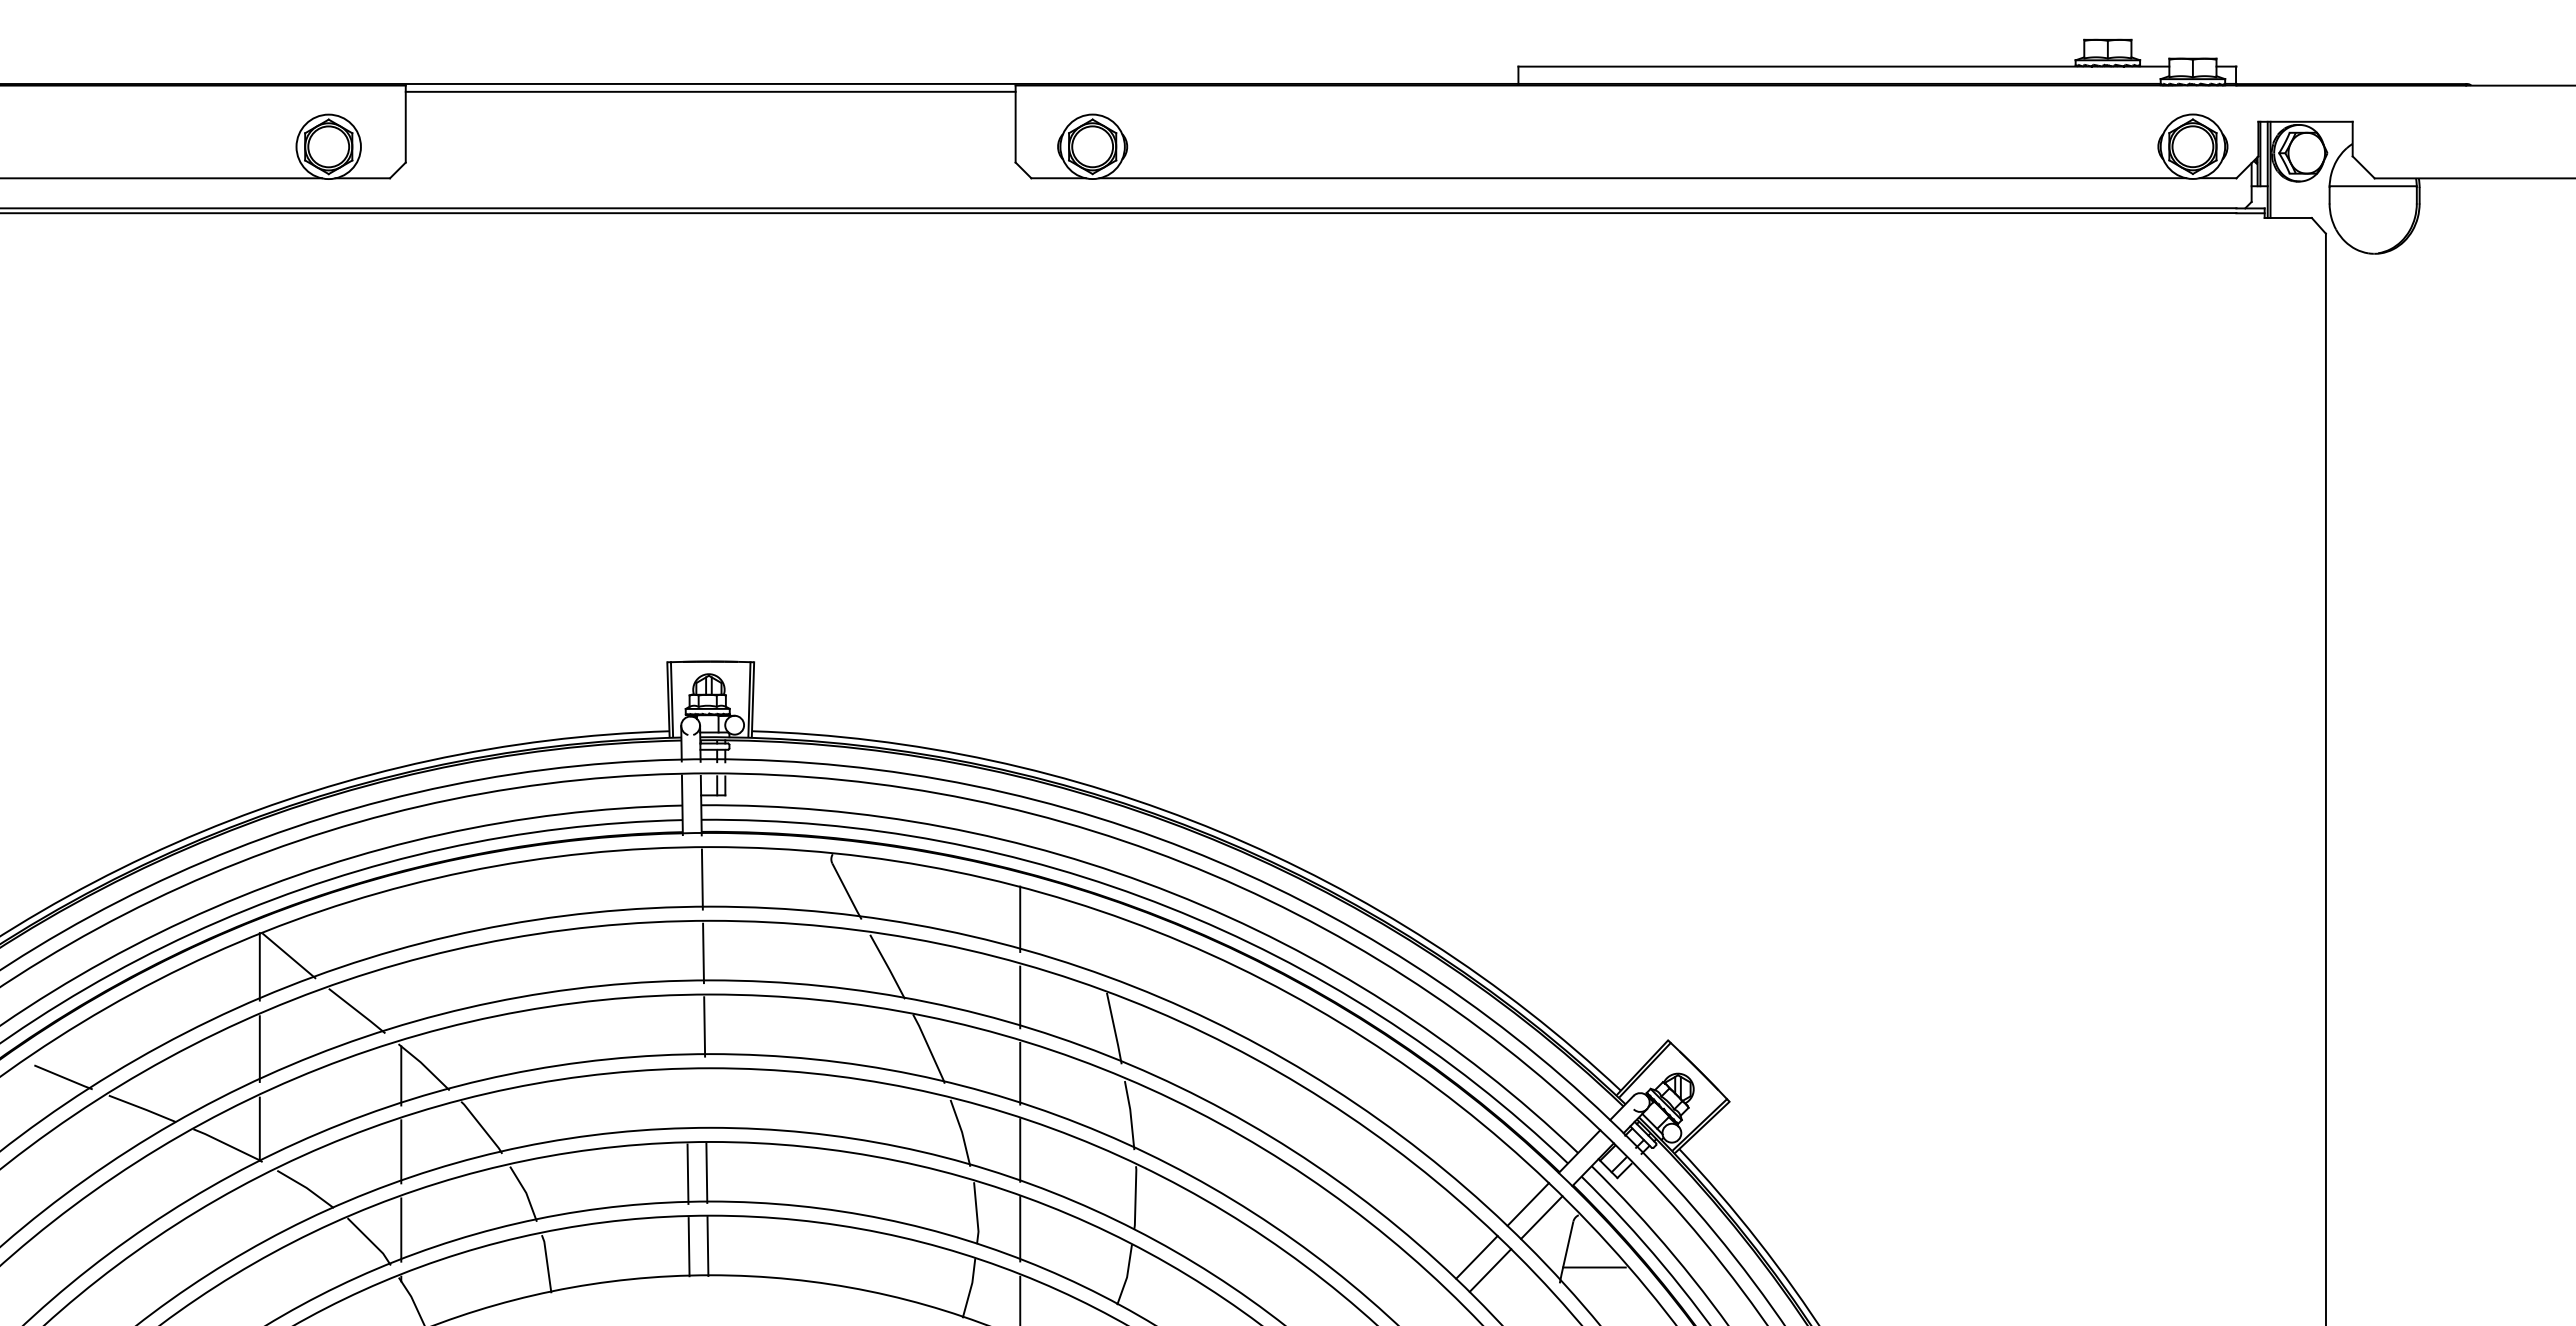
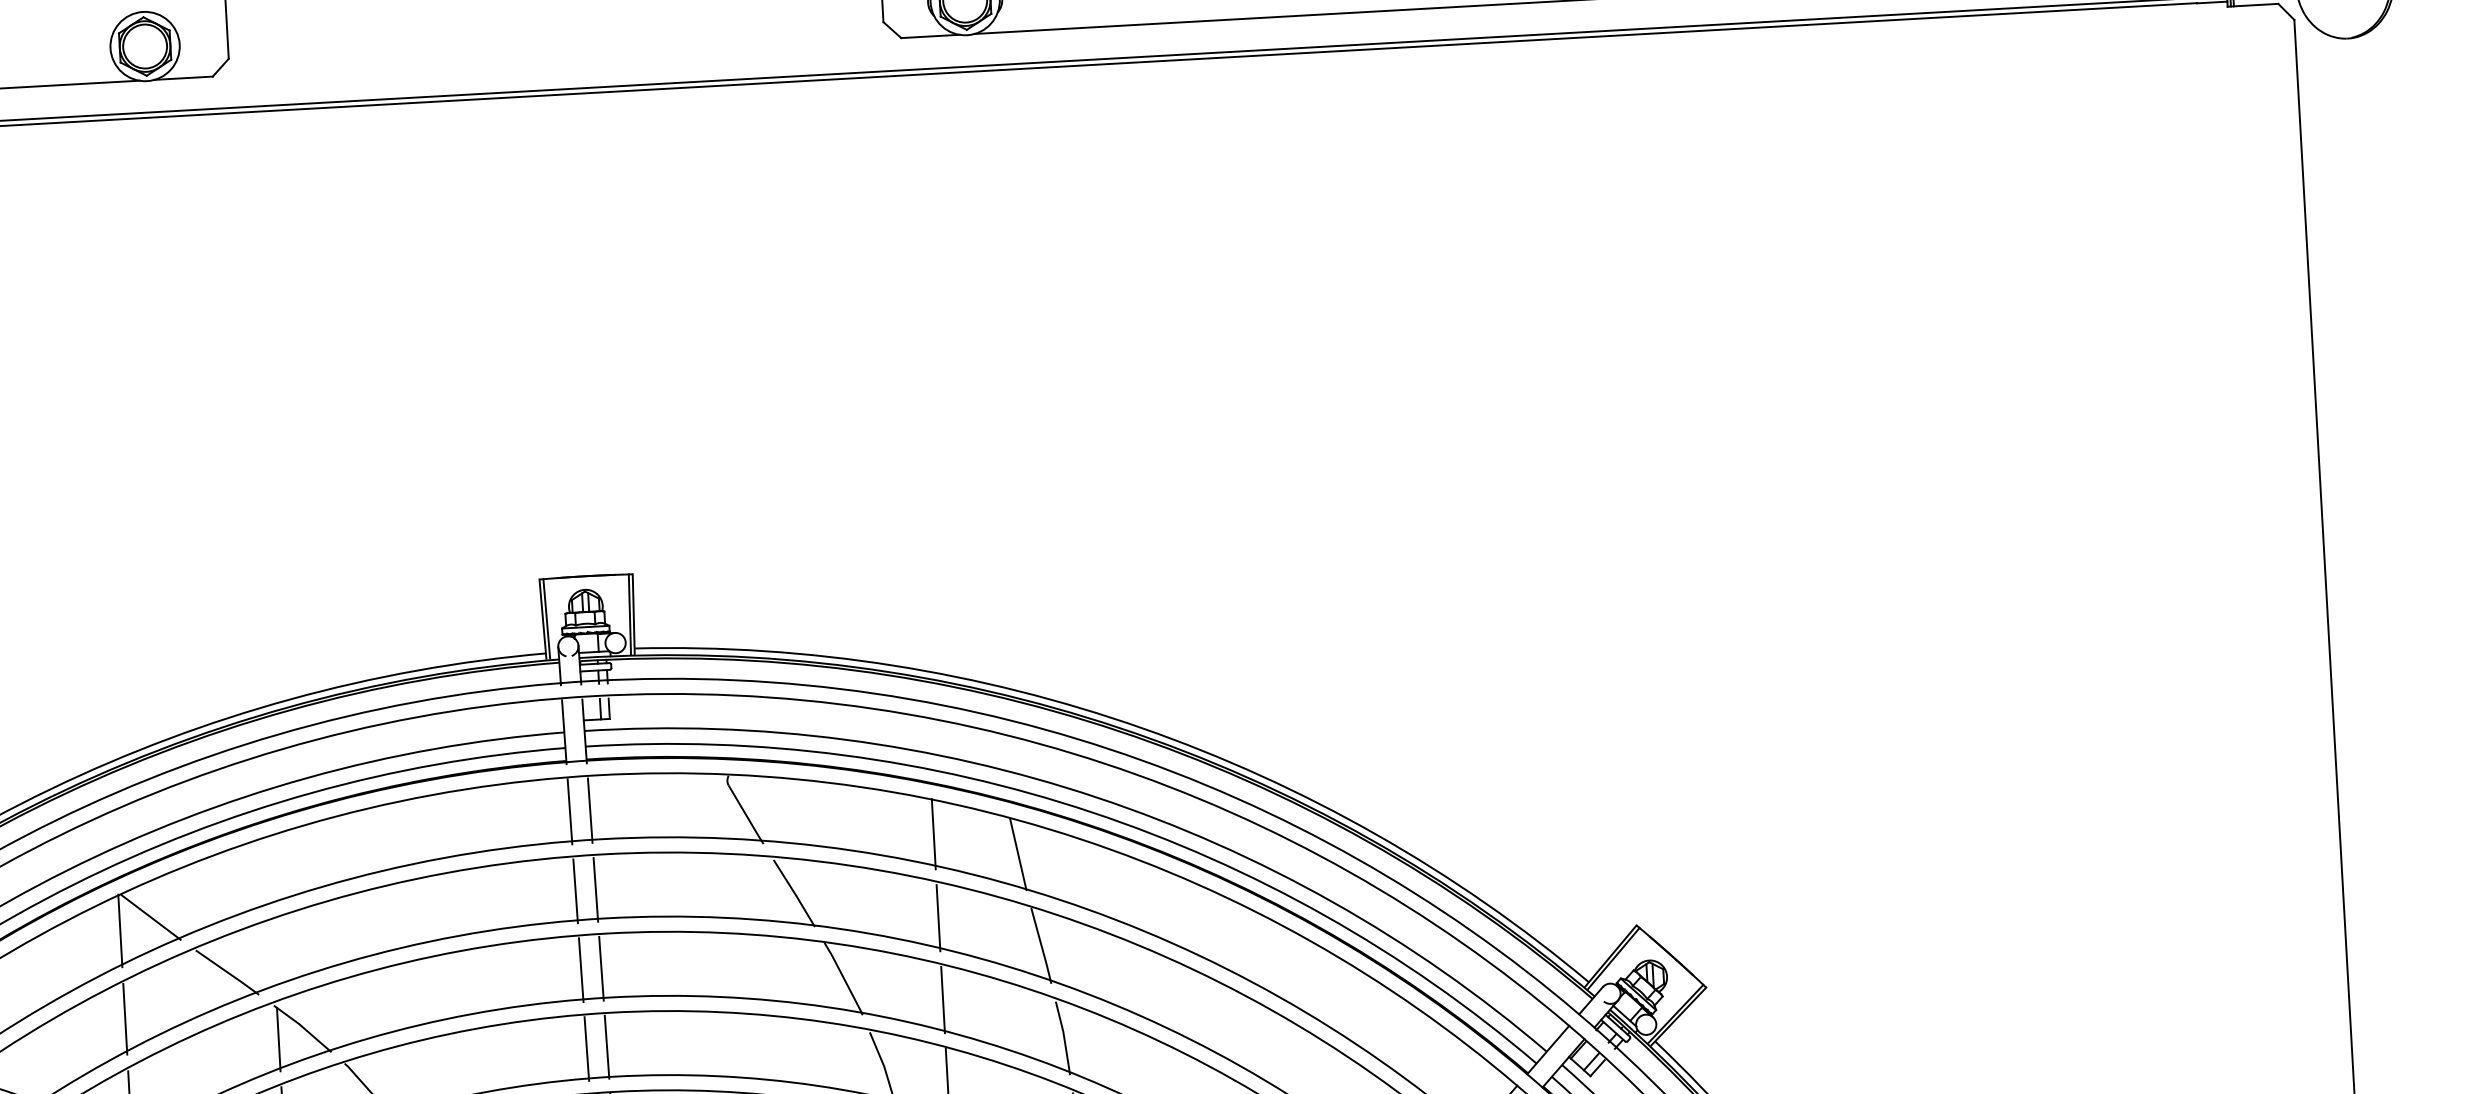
line: (683, 879) -> (569, 811), added
line: (1097, 942) -> (1018, 854), added
line: (684, 953) -> (575, 891), added
line: (685, 1026) -> (580, 969), added
line: (705, 1099) -> (606, 1046), added
line: (686, 1100) -> (586, 1048), added

